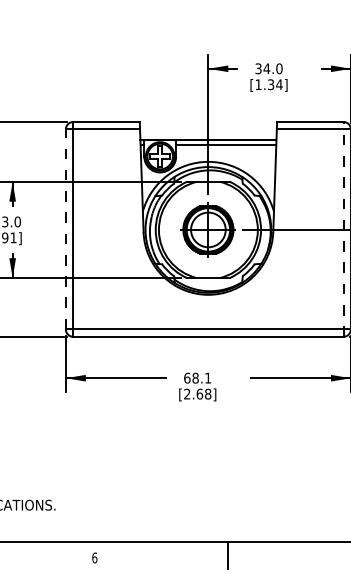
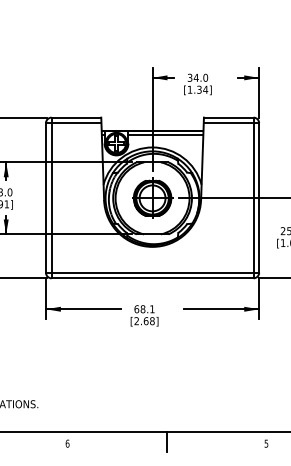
line: (65, 228) -> (45, 197), dashed -> solid
line: (343, 228) -> (253, 197), dashed -> solid

